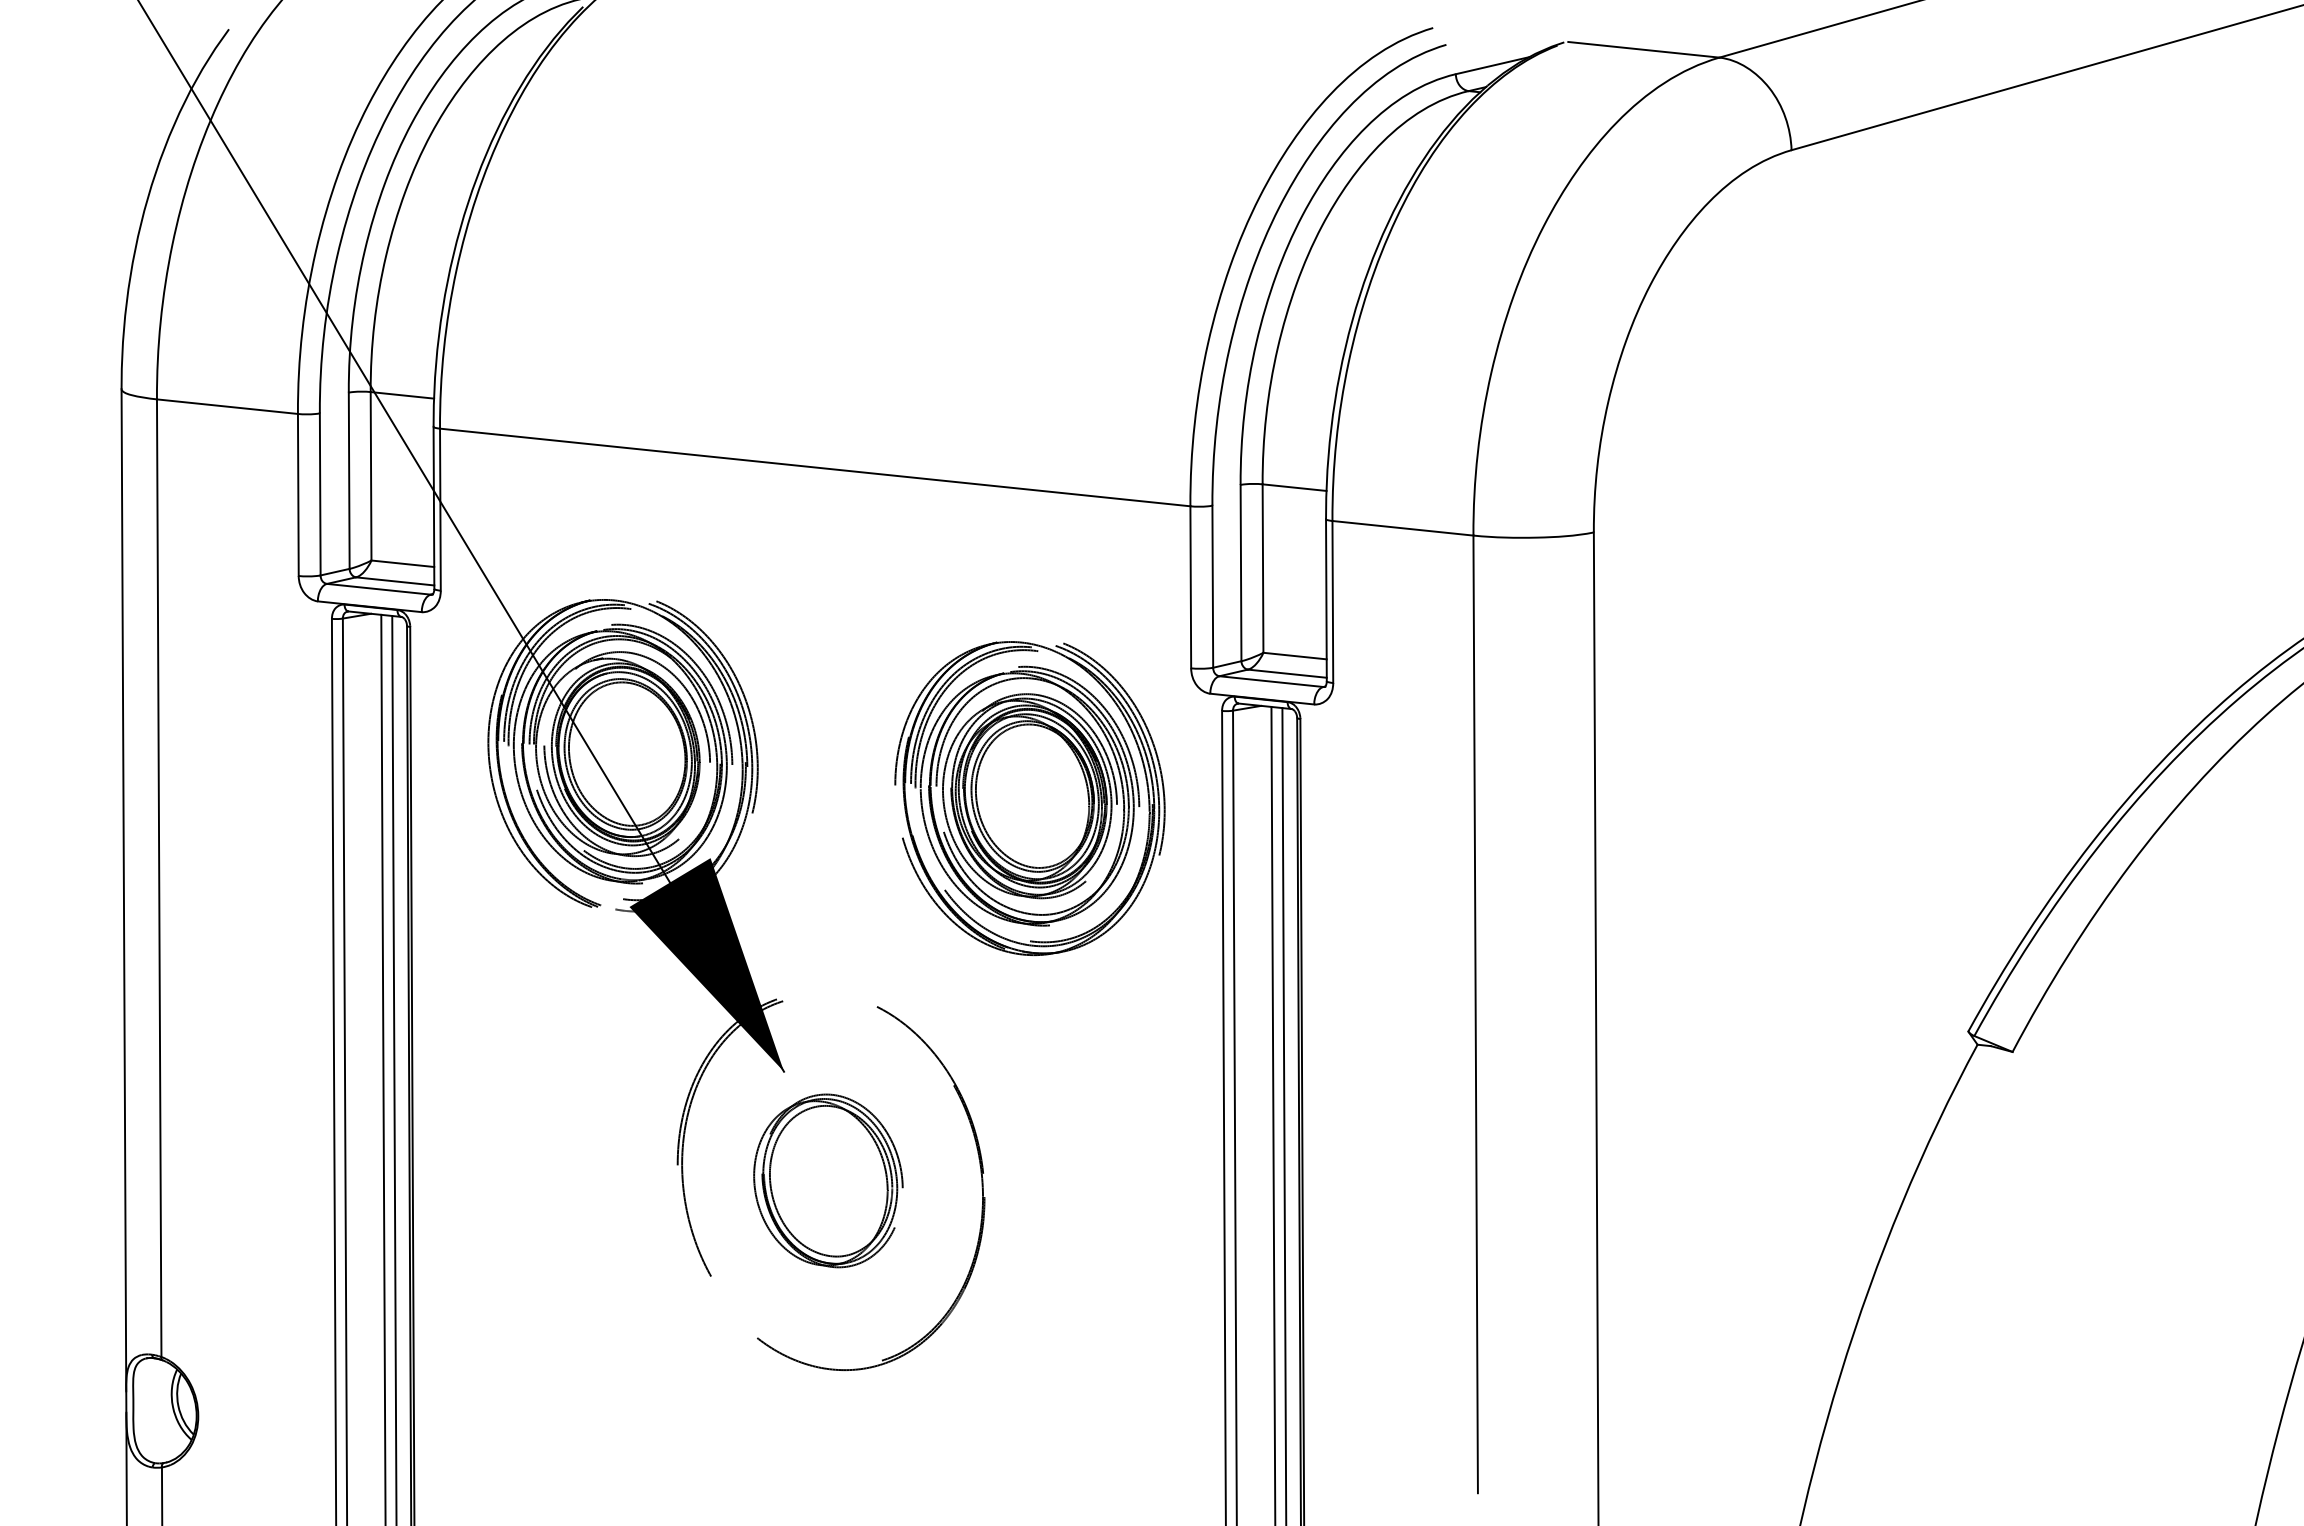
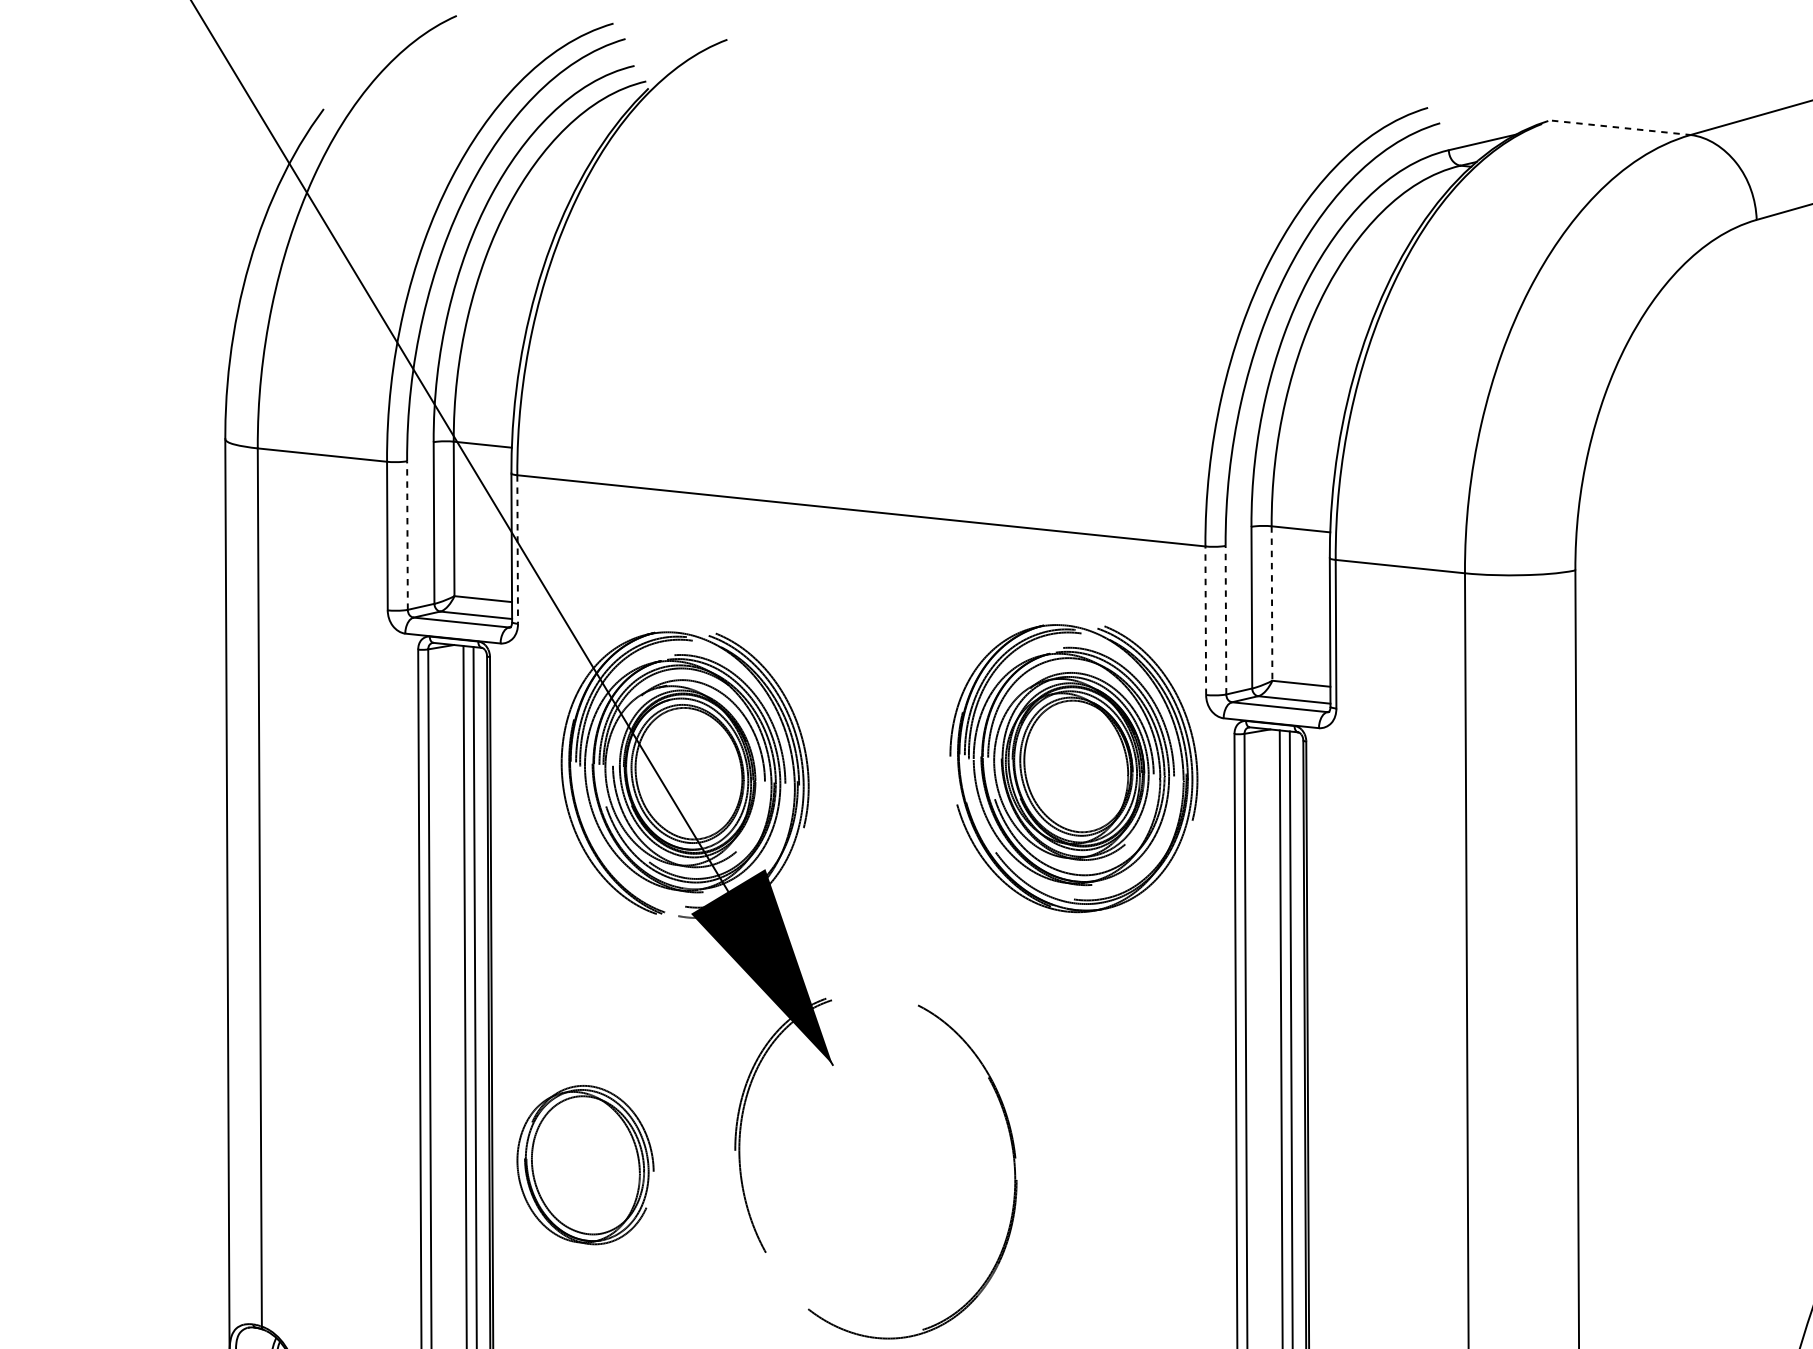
line: (1643, 49) -> (1620, 127), solid -> dashed
line: (320, 493) -> (407, 534), solid -> dashed
line: (440, 510) -> (517, 550), solid -> dashed
line: (1263, 569) -> (1272, 604), solid -> dashed
line: (1190, 586) -> (1205, 619), solid -> dashed
line: (1212, 586) -> (1225, 619), solid -> dashed
part: (1029, 798) -> (1073, 768), moved
part: (828, 1180) -> (585, 1164), moved

